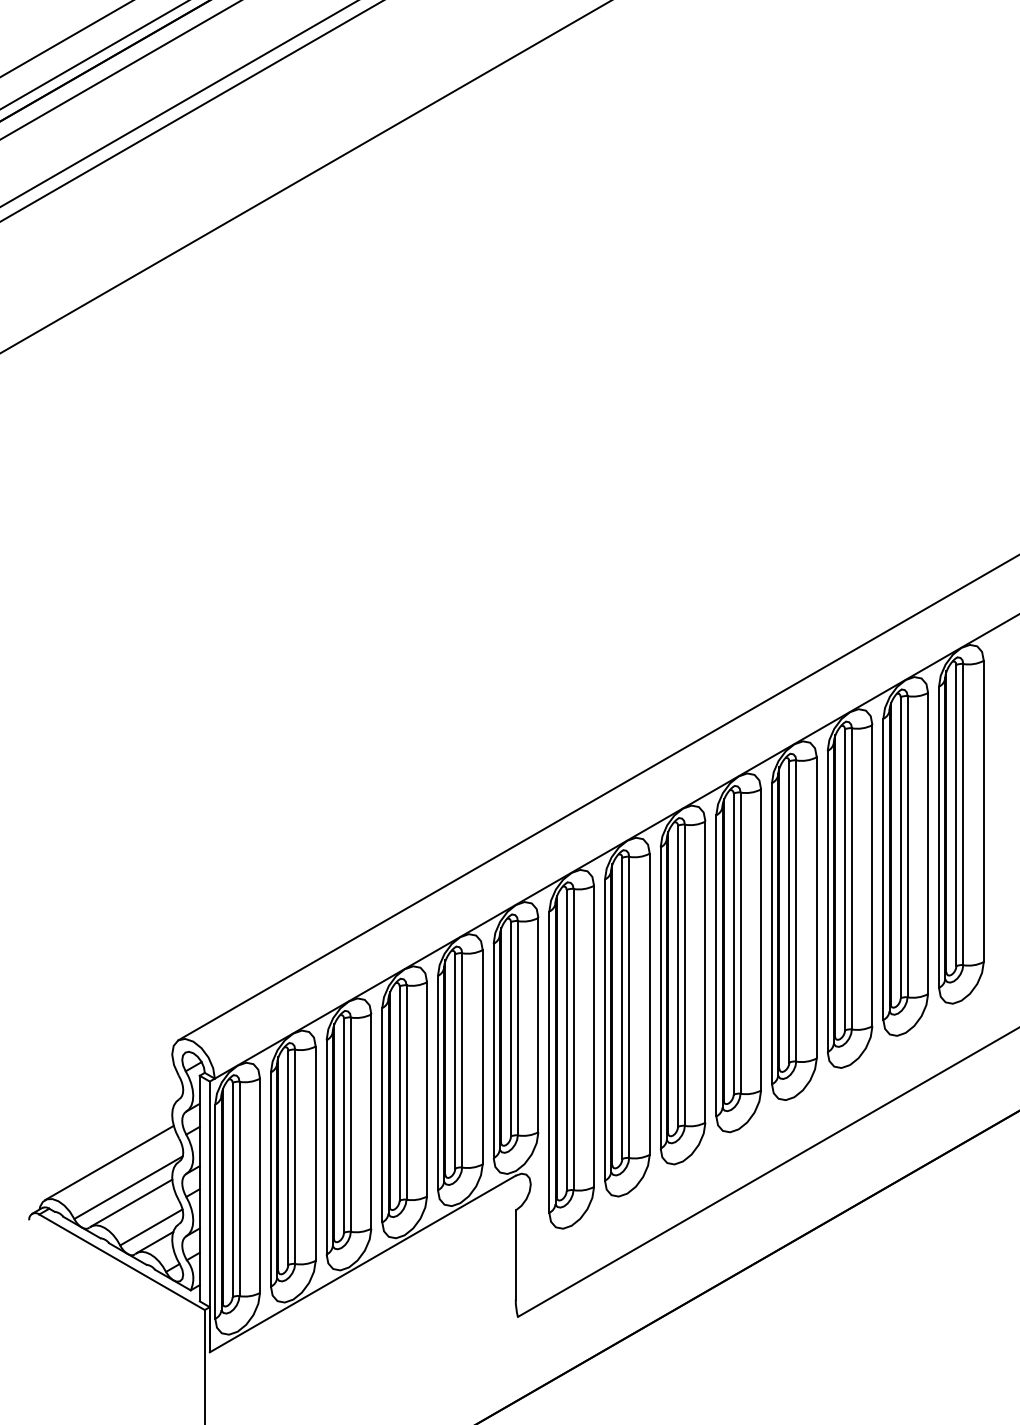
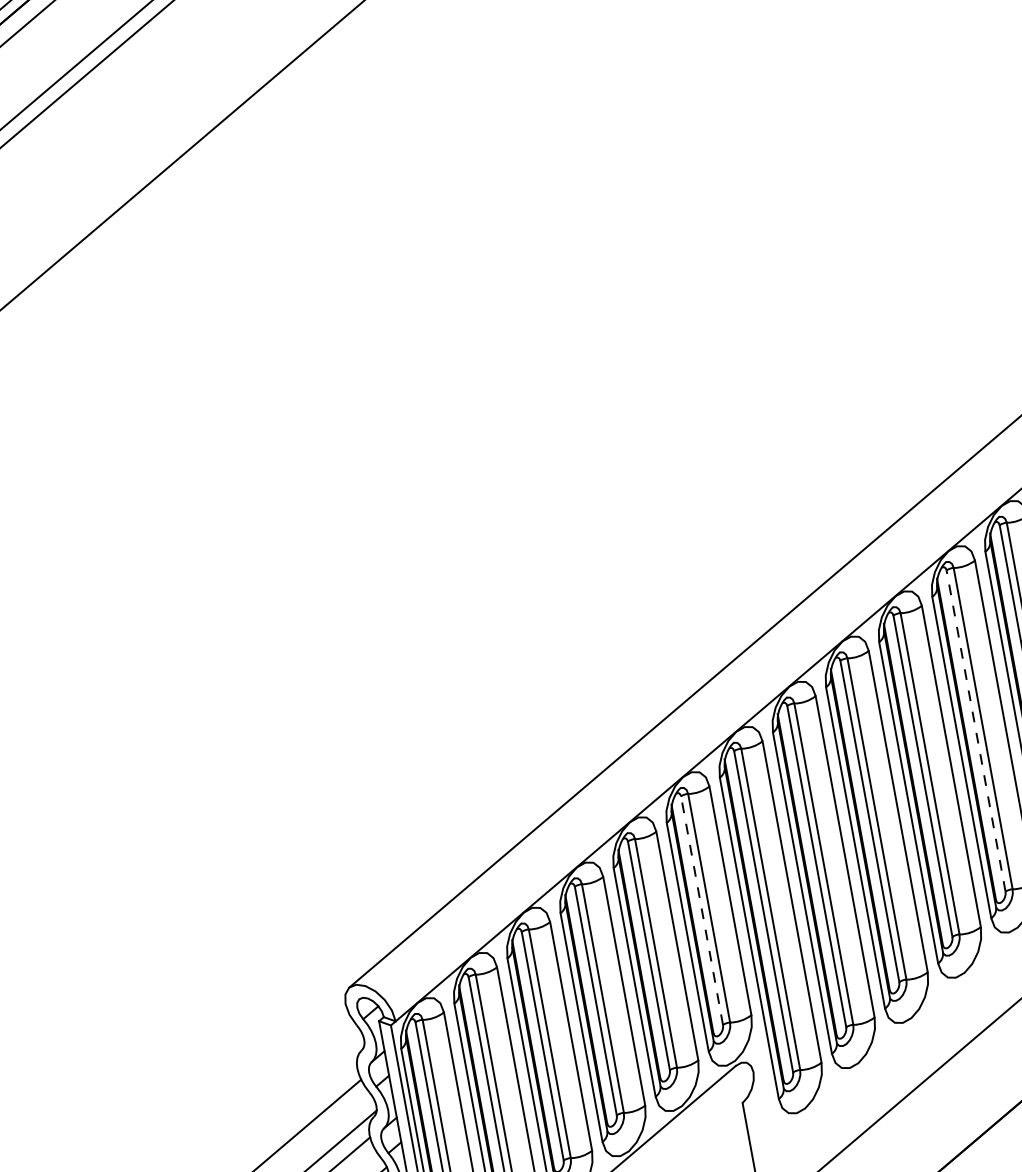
line: (789, 912) -> (976, 731), solid -> dashed
line: (511, 1028) -> (702, 909), solid -> dashed

